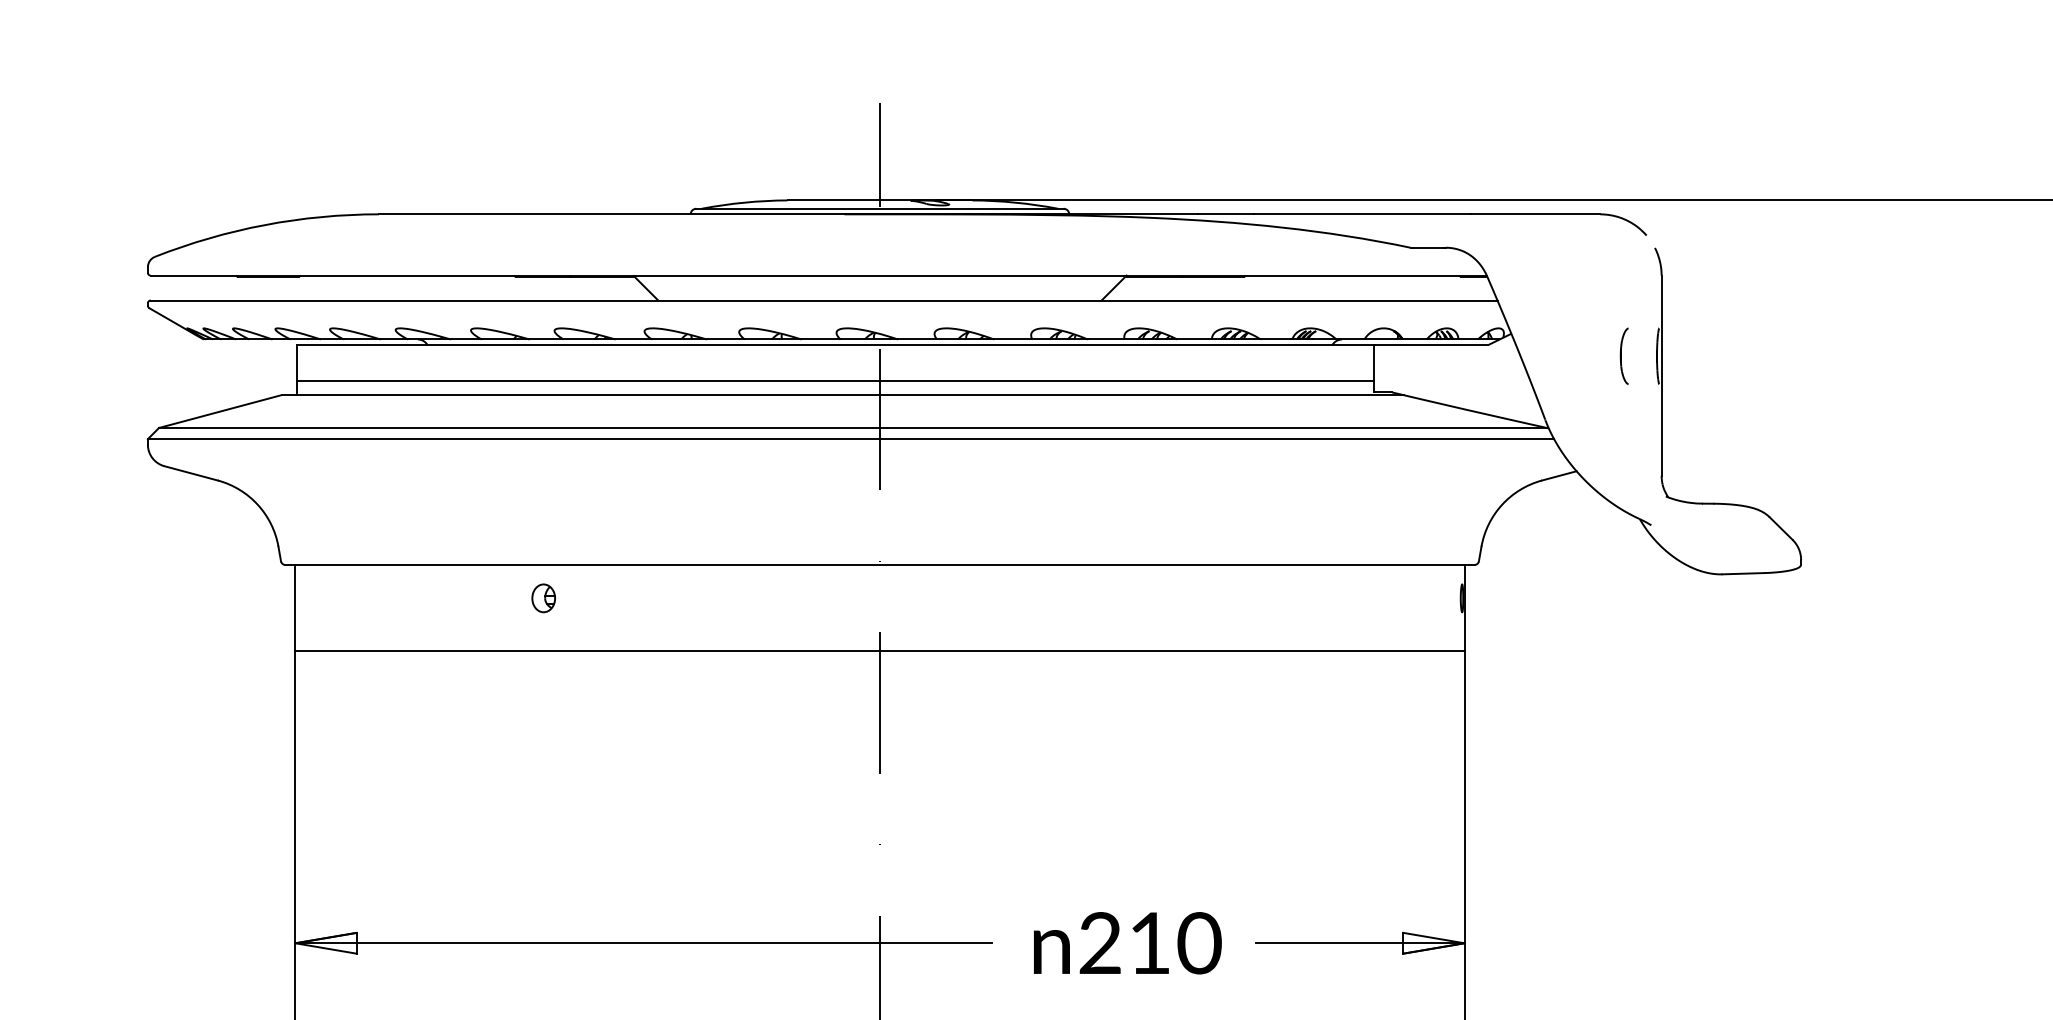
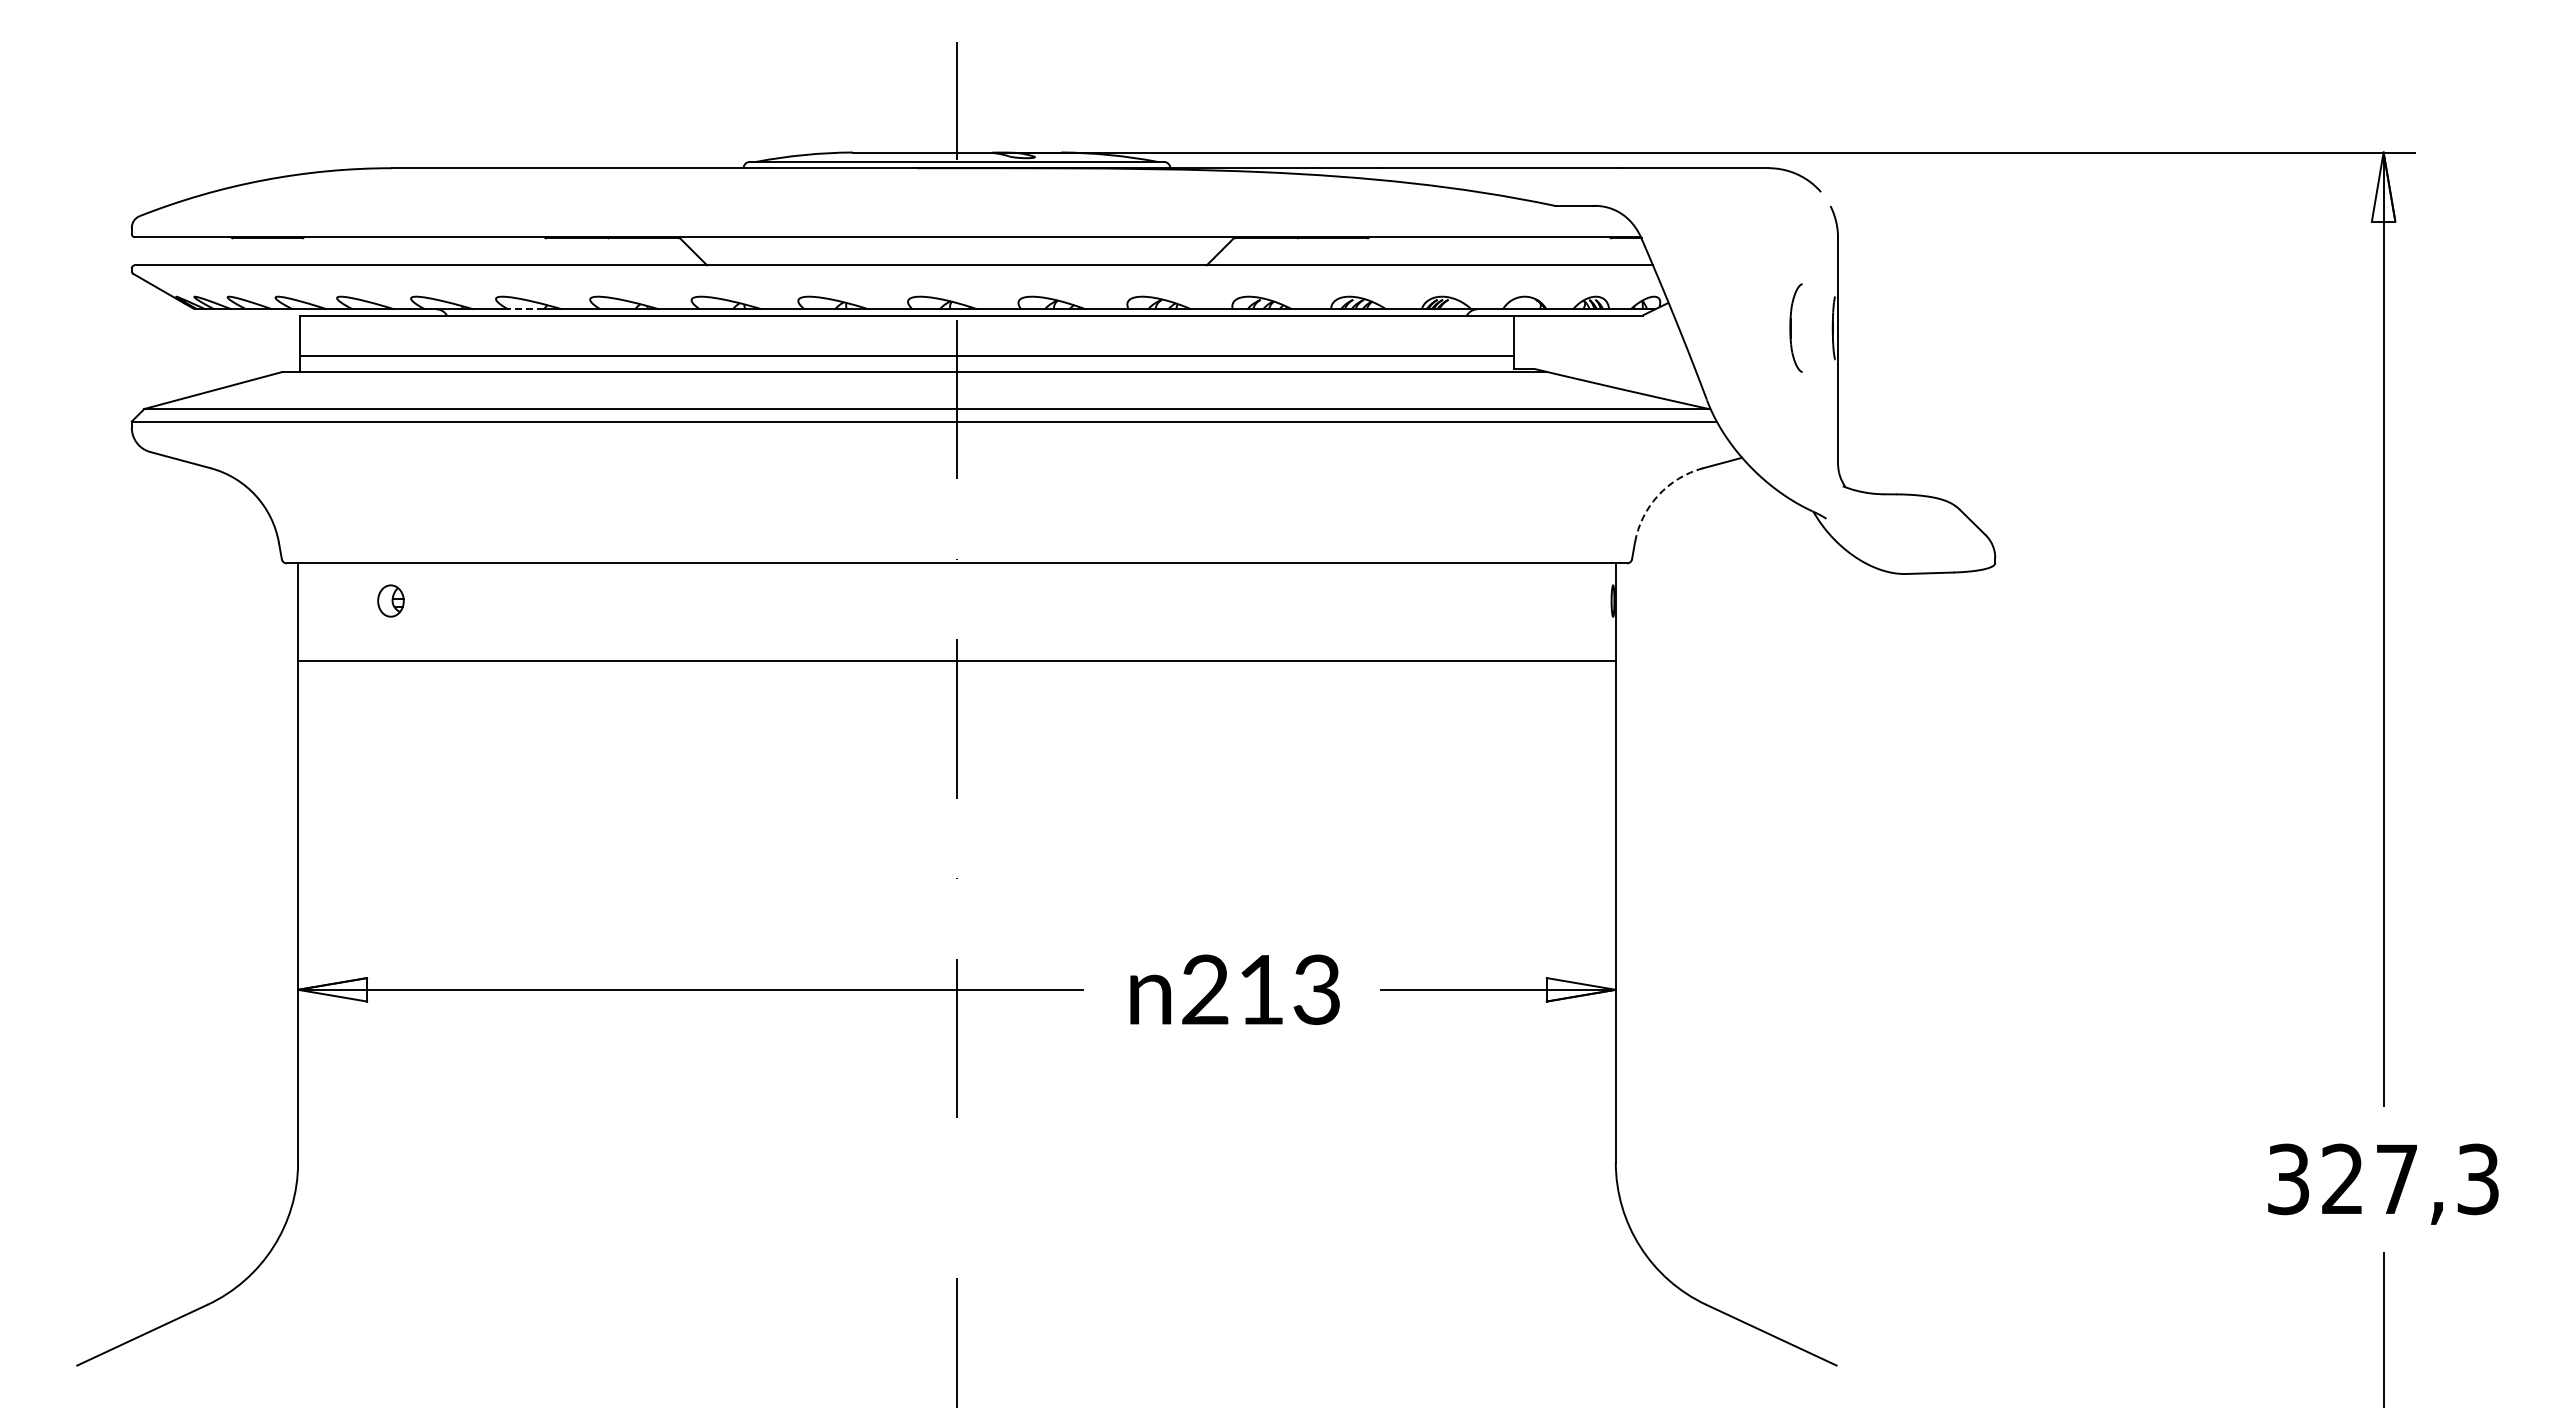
line: (497, 339) -> (525, 309), solid -> dashed
part: (1623, 356) -> (1795, 328), size x1.4
arc: (1502, 504) -> (1658, 495), solid -> dashed
part: (543, 597) -> (390, 600), moved
text: (1199, 942) -> (1317, 989), 210 -> 213

